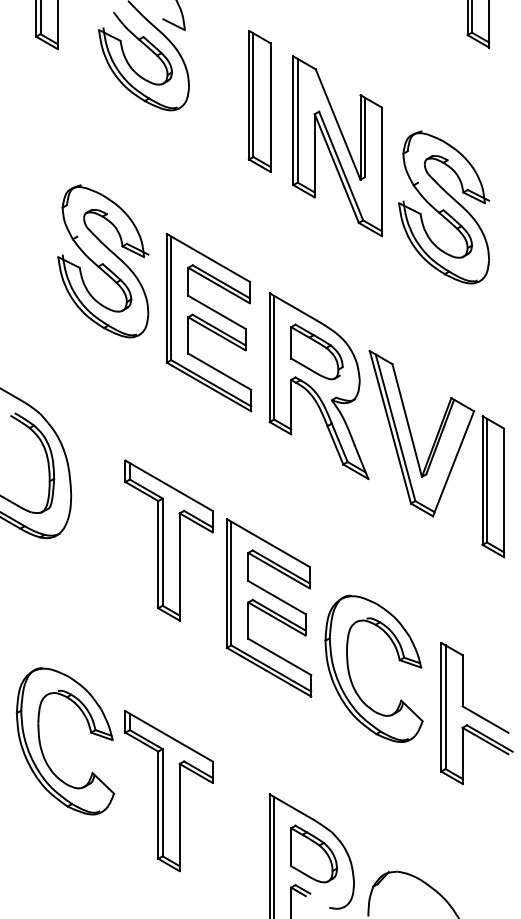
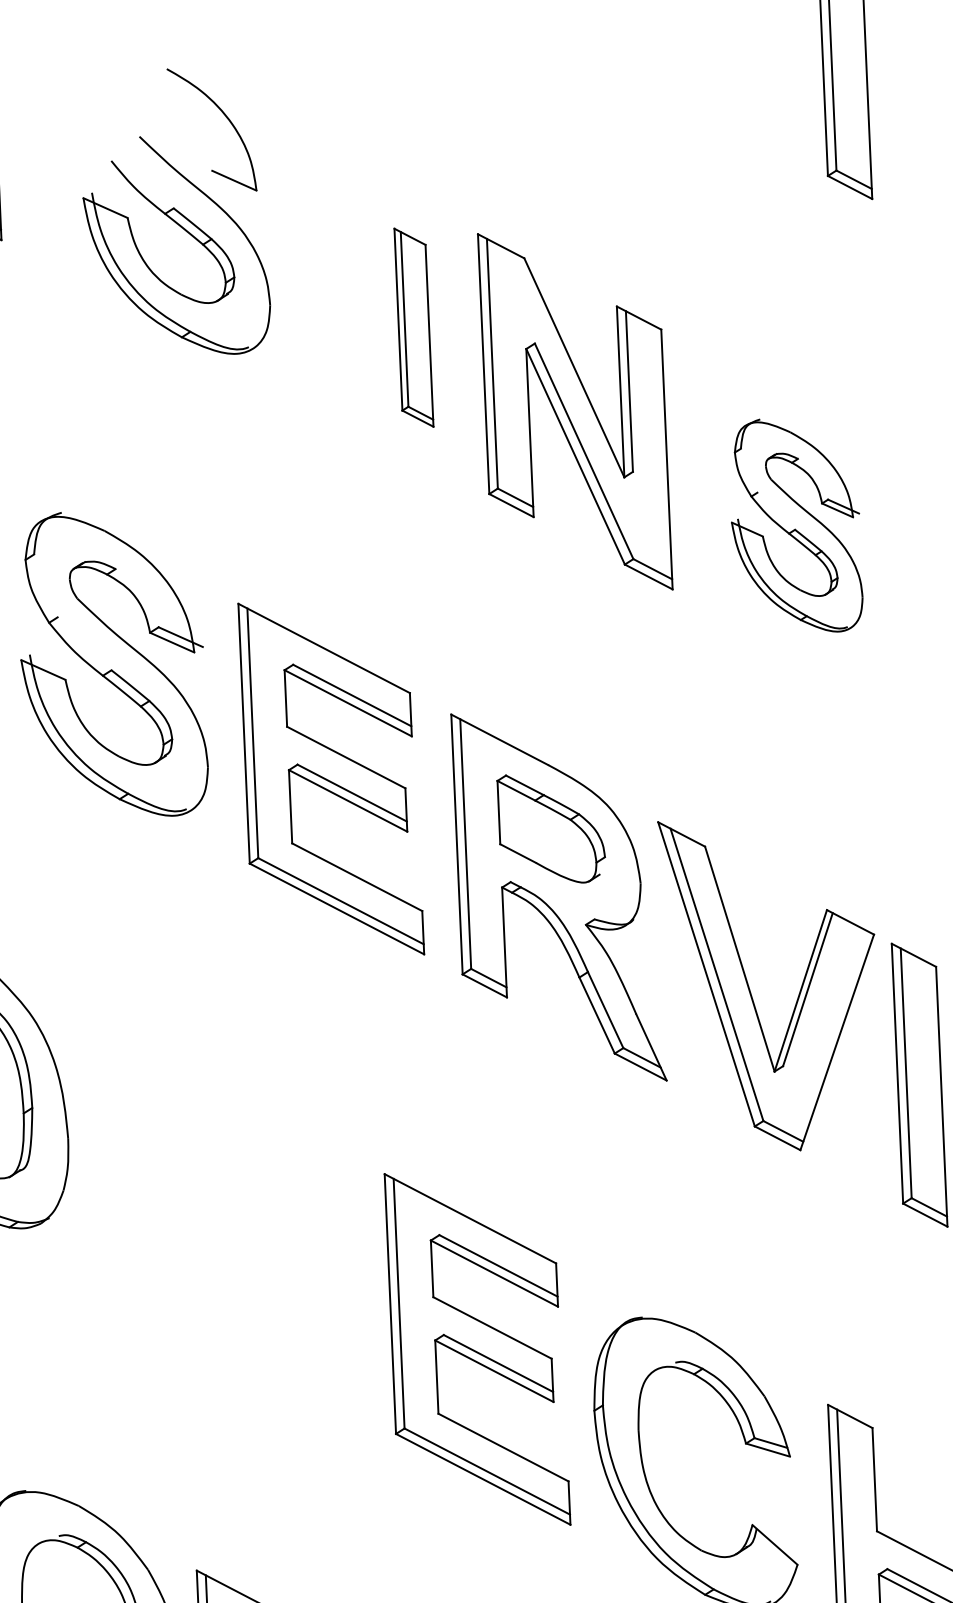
part: (259, 100) -> (413, 326), size x0.7
part: (444, 207) -> (796, 525), size x0.7
part: (168, 540) -> (268, 1222), removed

